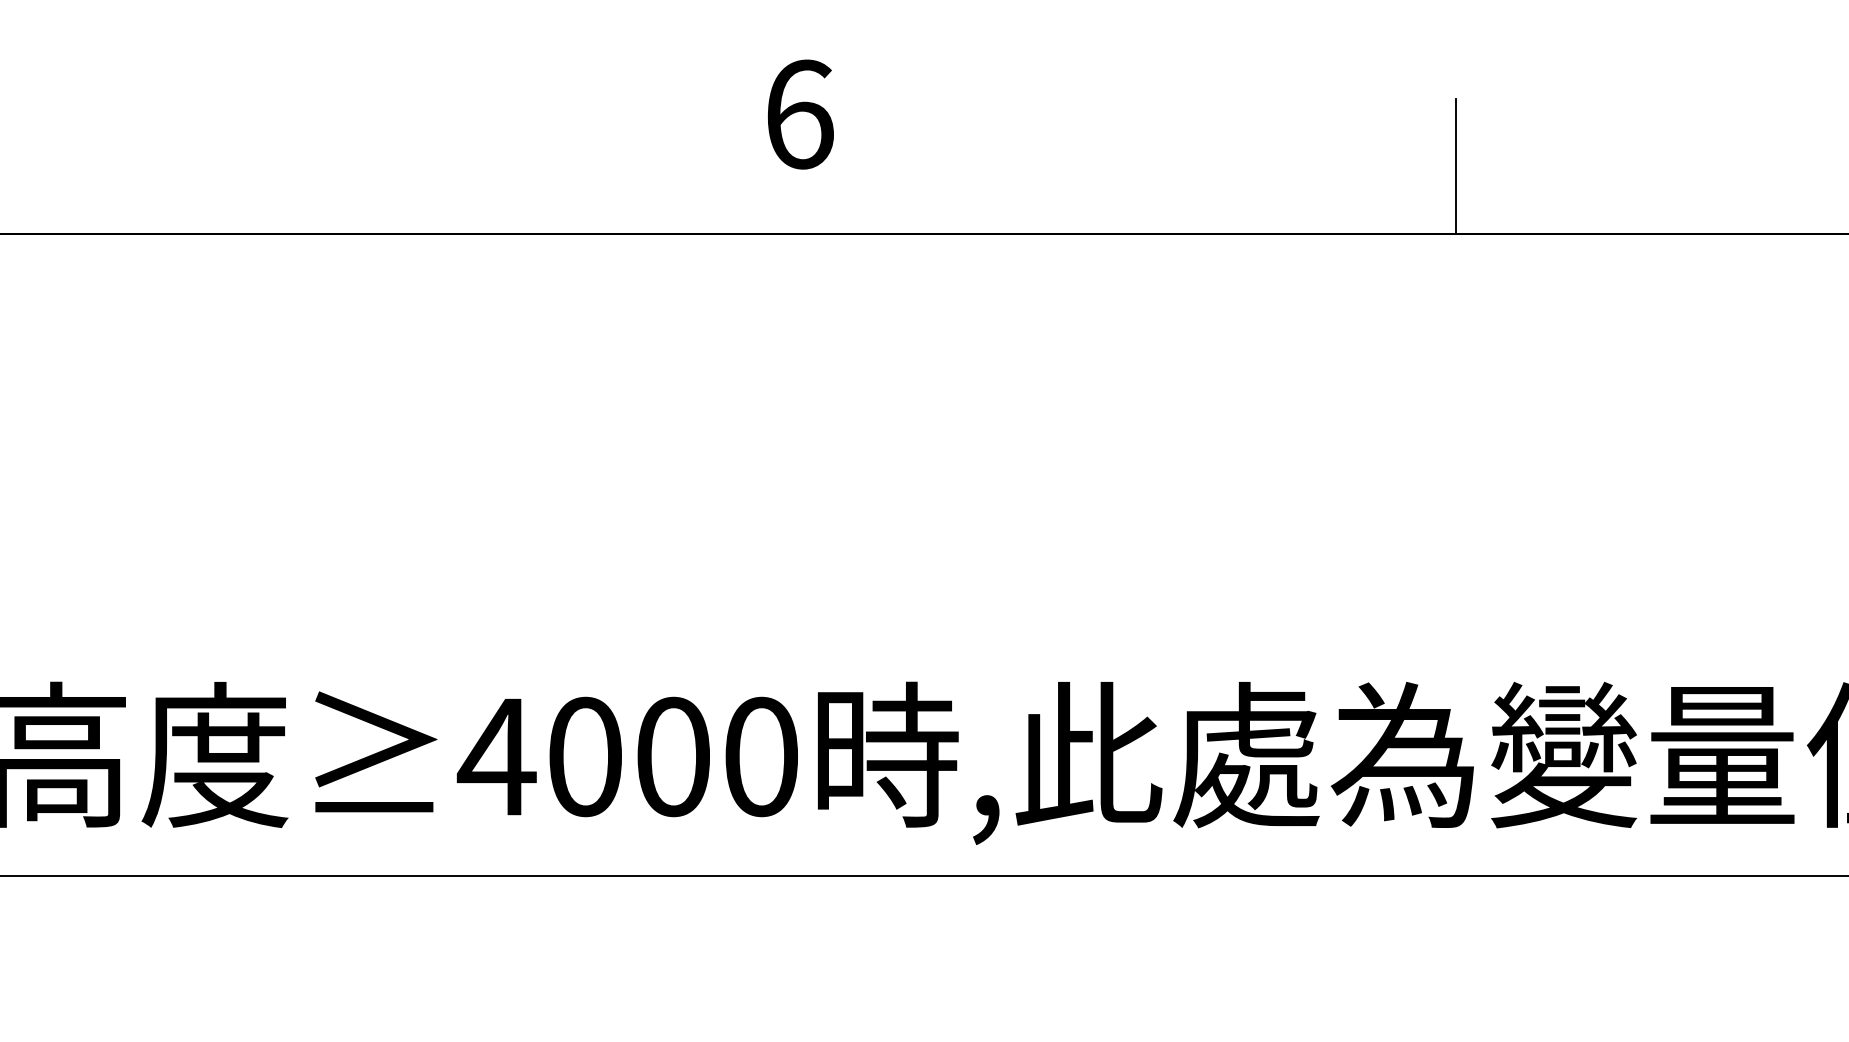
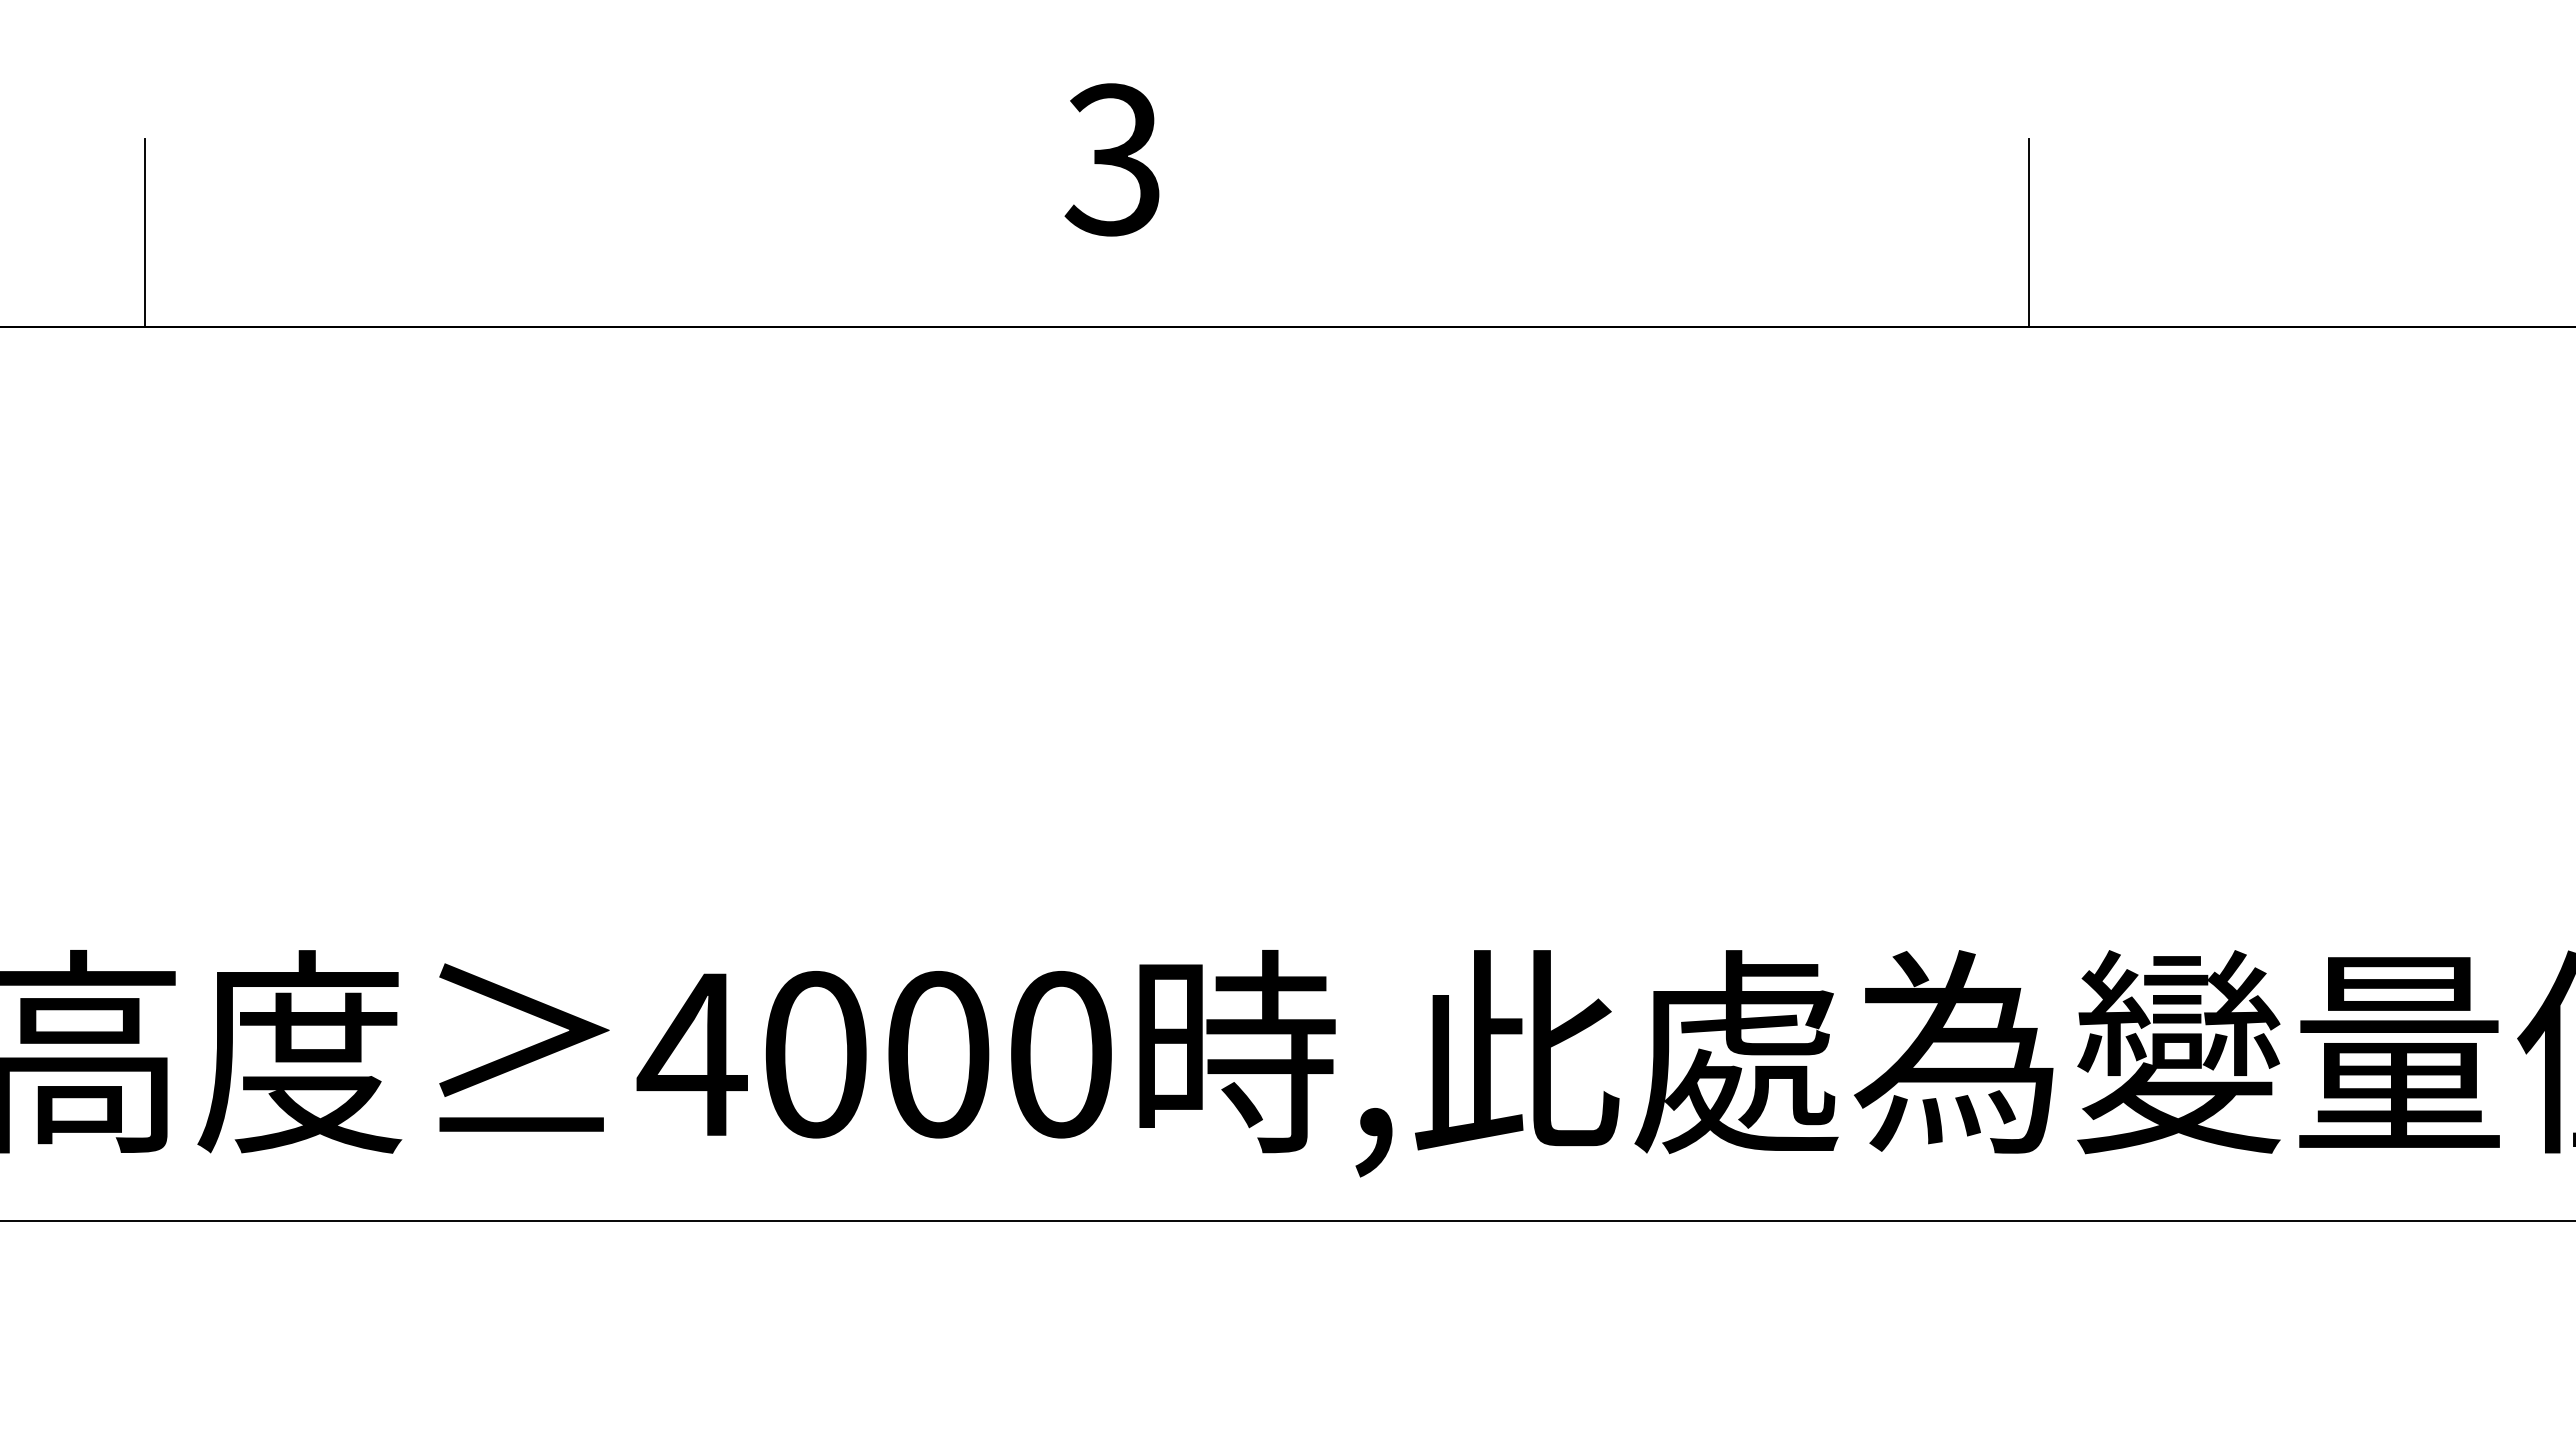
text: (798, 114) -> (1112, 159), 6 -> 3
line: (104, 166) -> (145, 232), added

